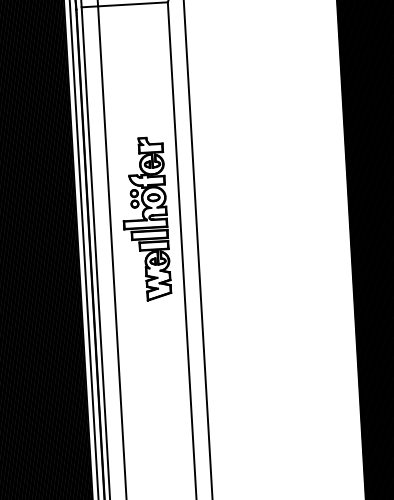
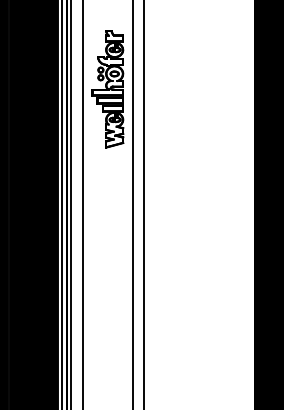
part: (145, 219) -> (107, 89), moved

